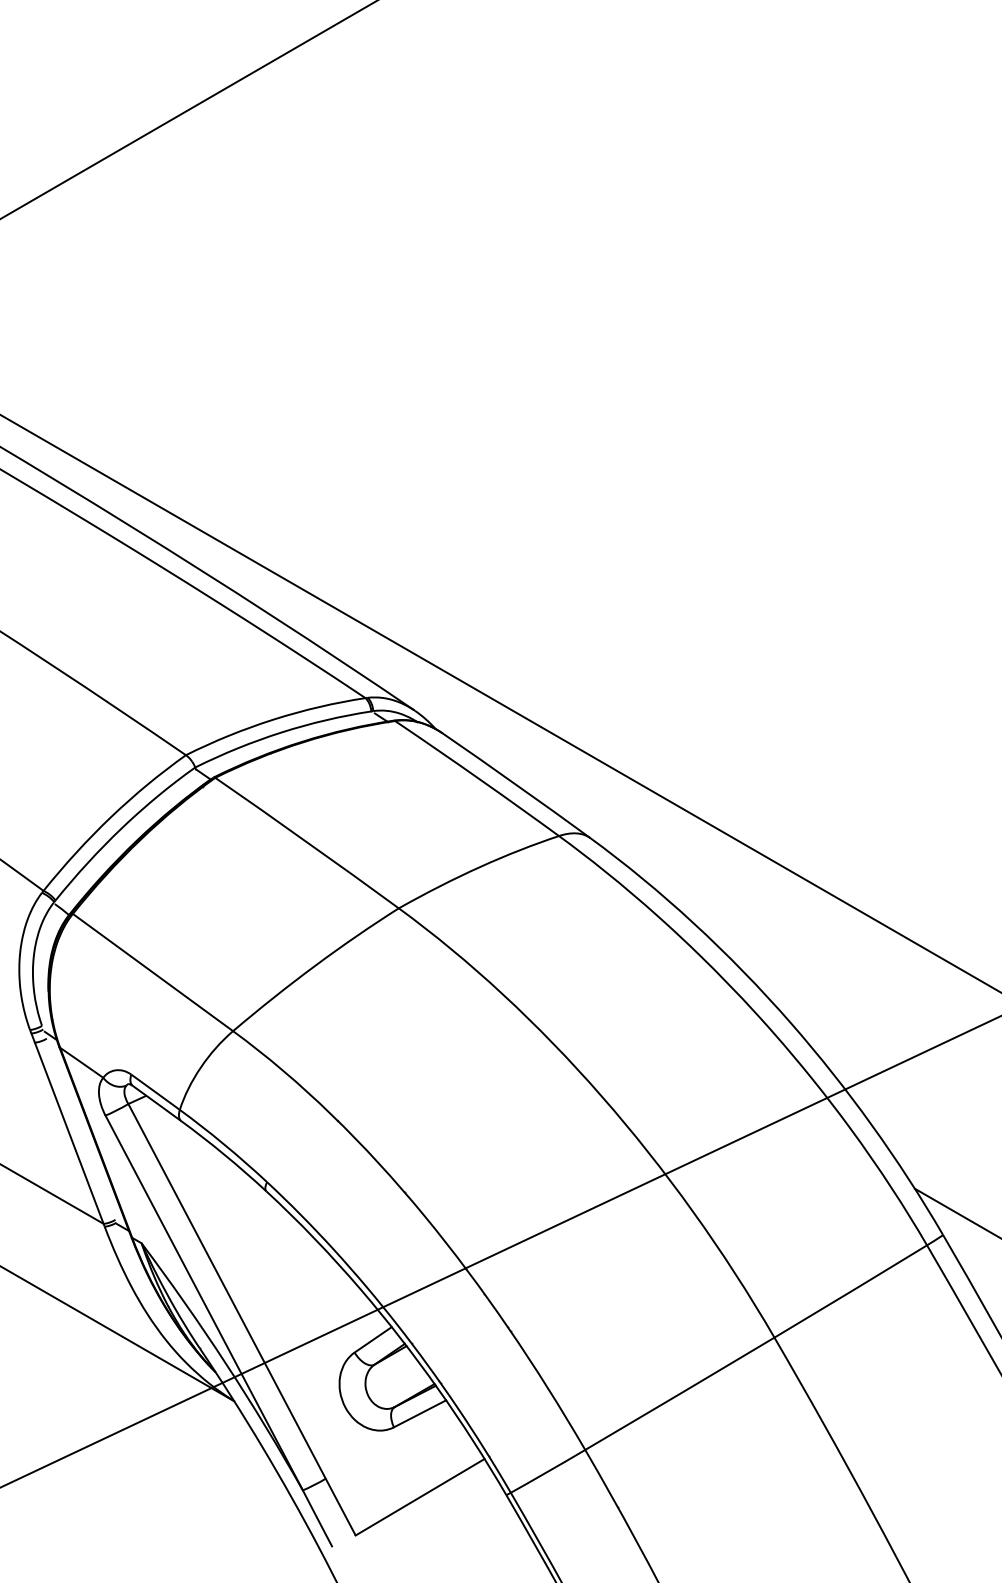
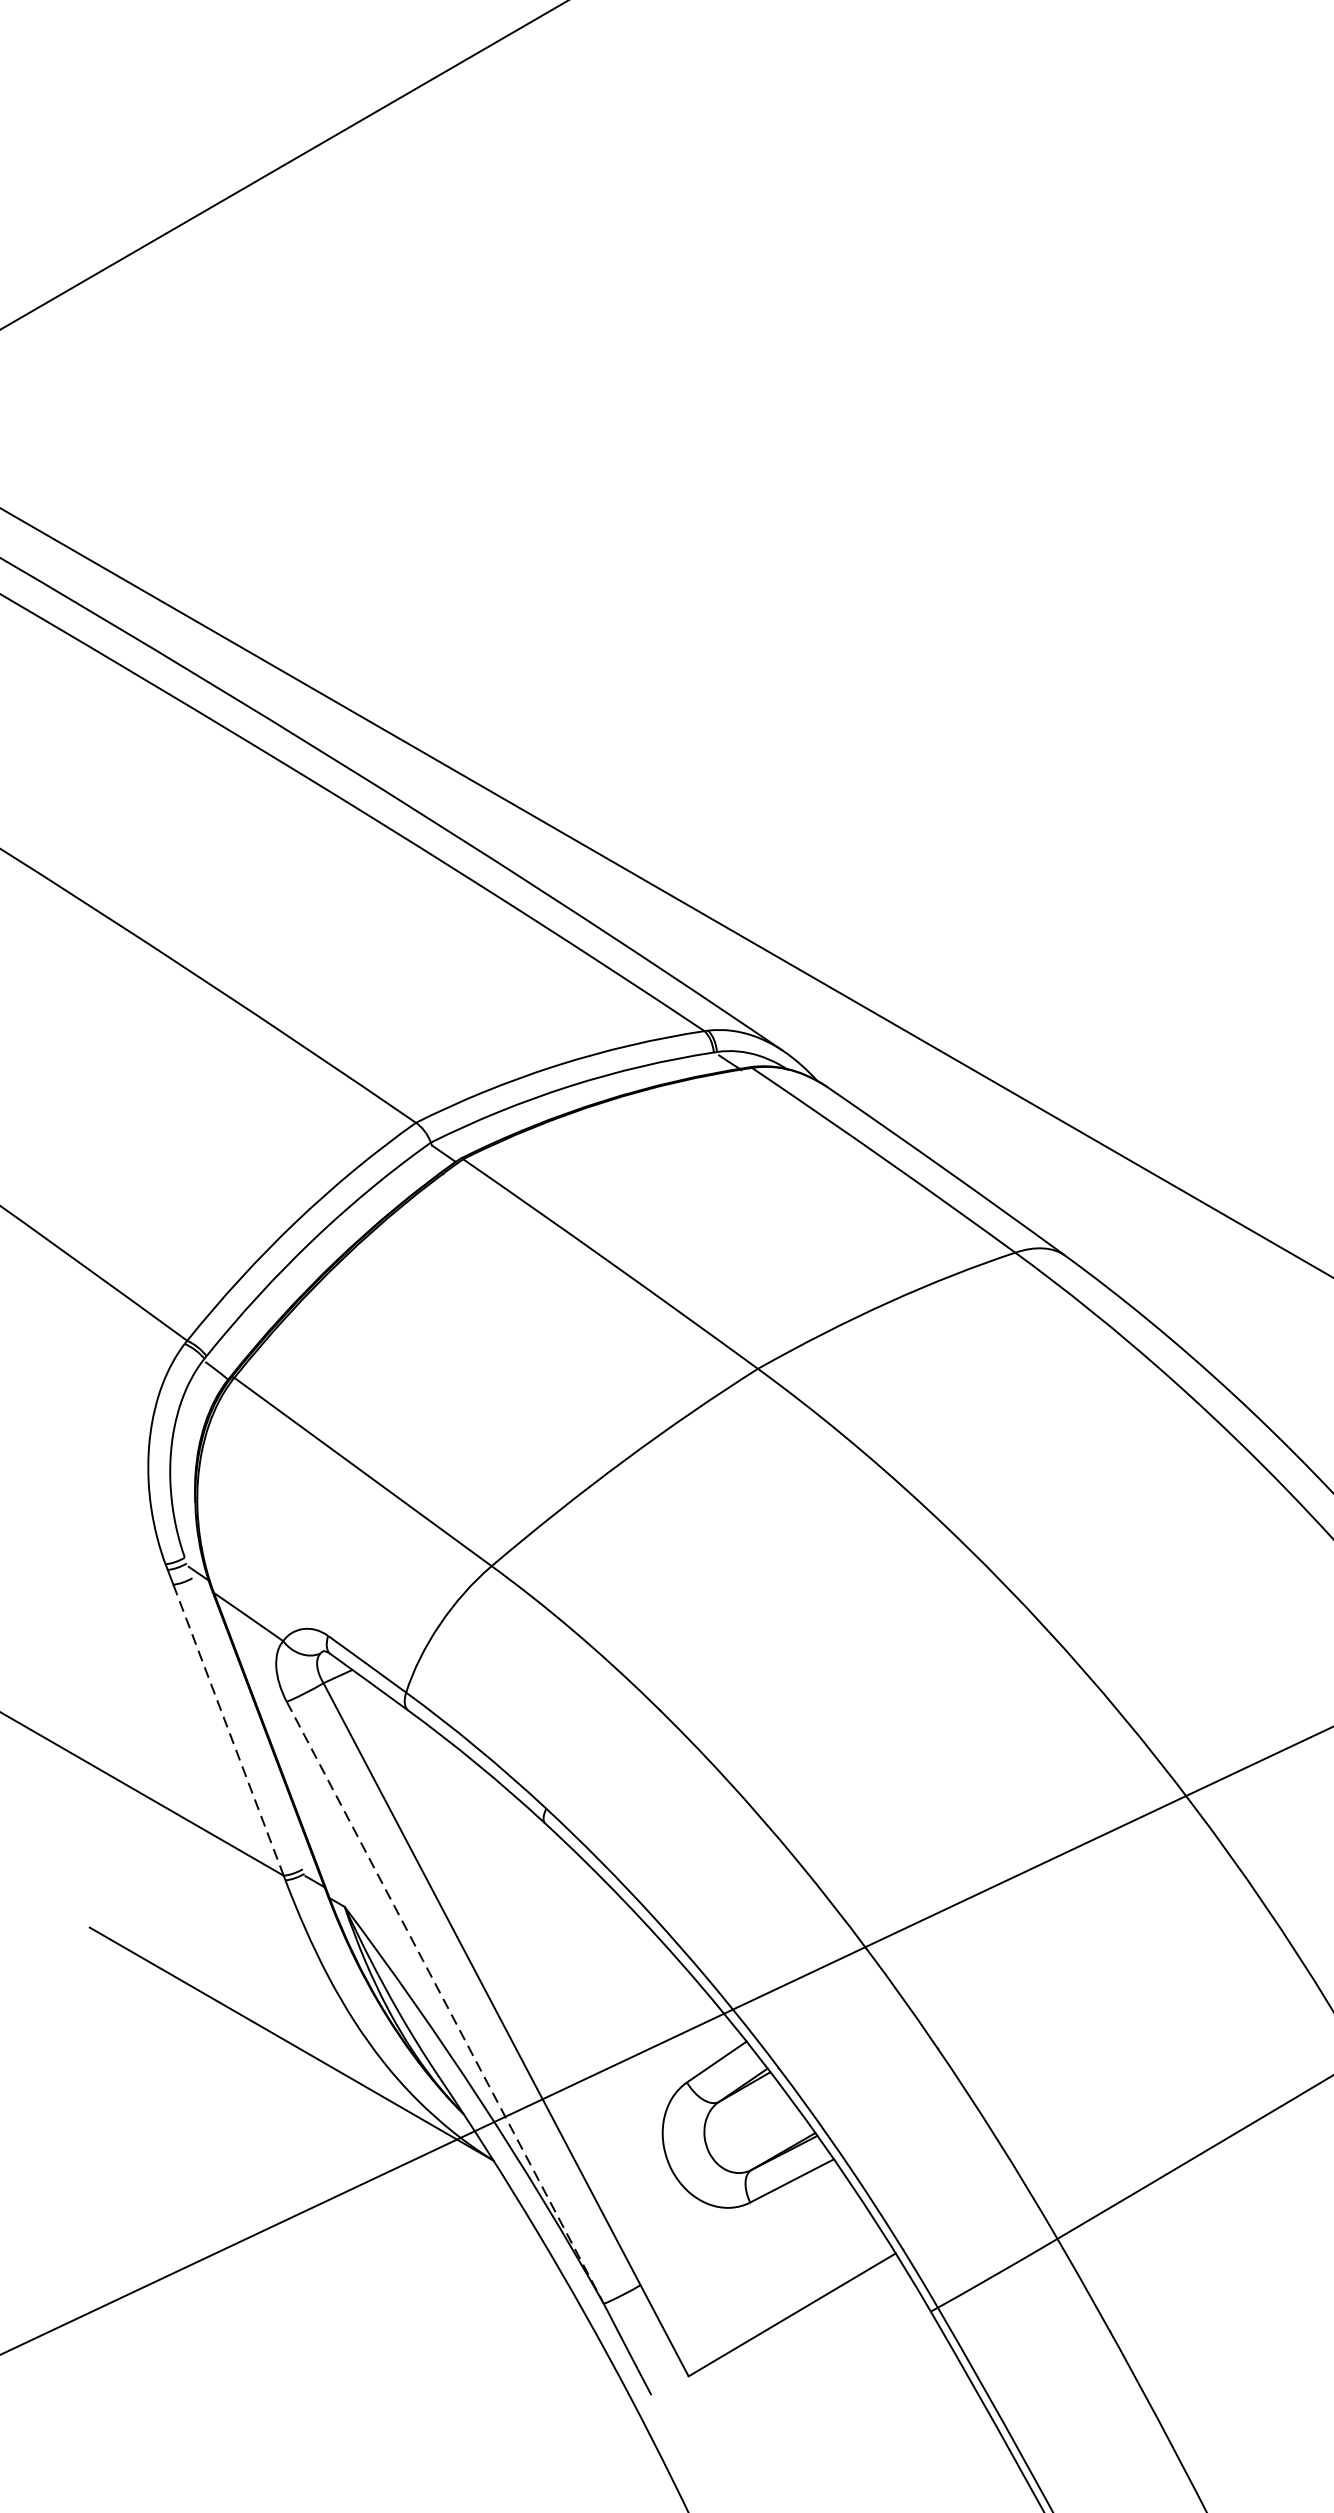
line: (69, 1133) -> (228, 1730), solid -> dashed
line: (204, 1302) -> (445, 2002), solid -> dashed

